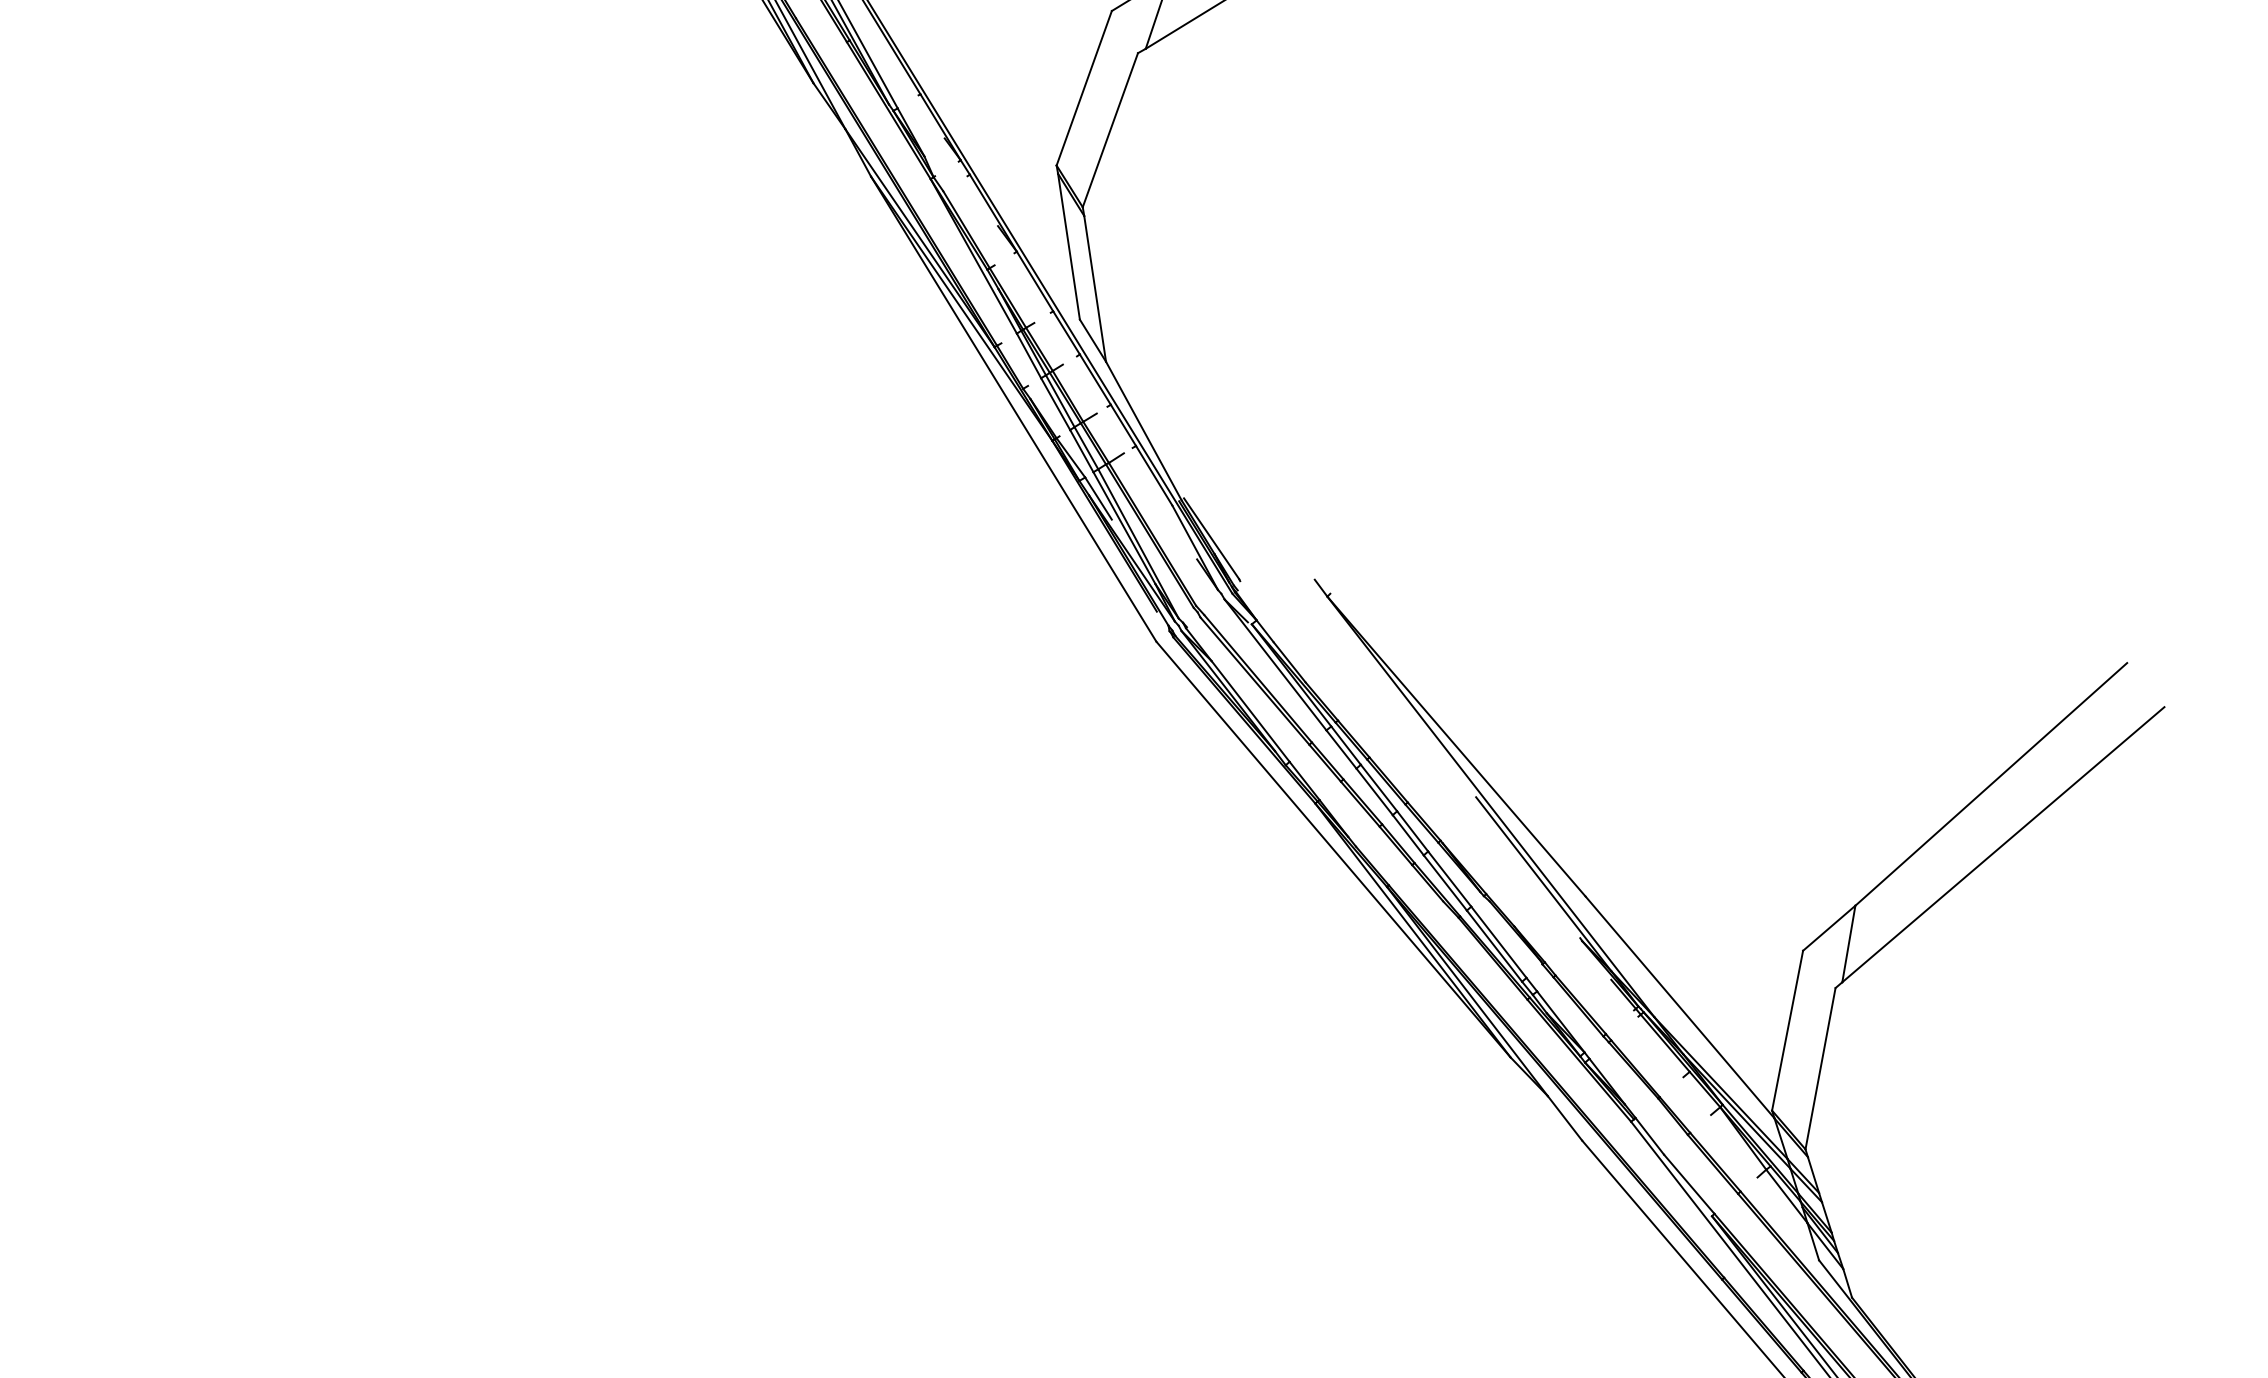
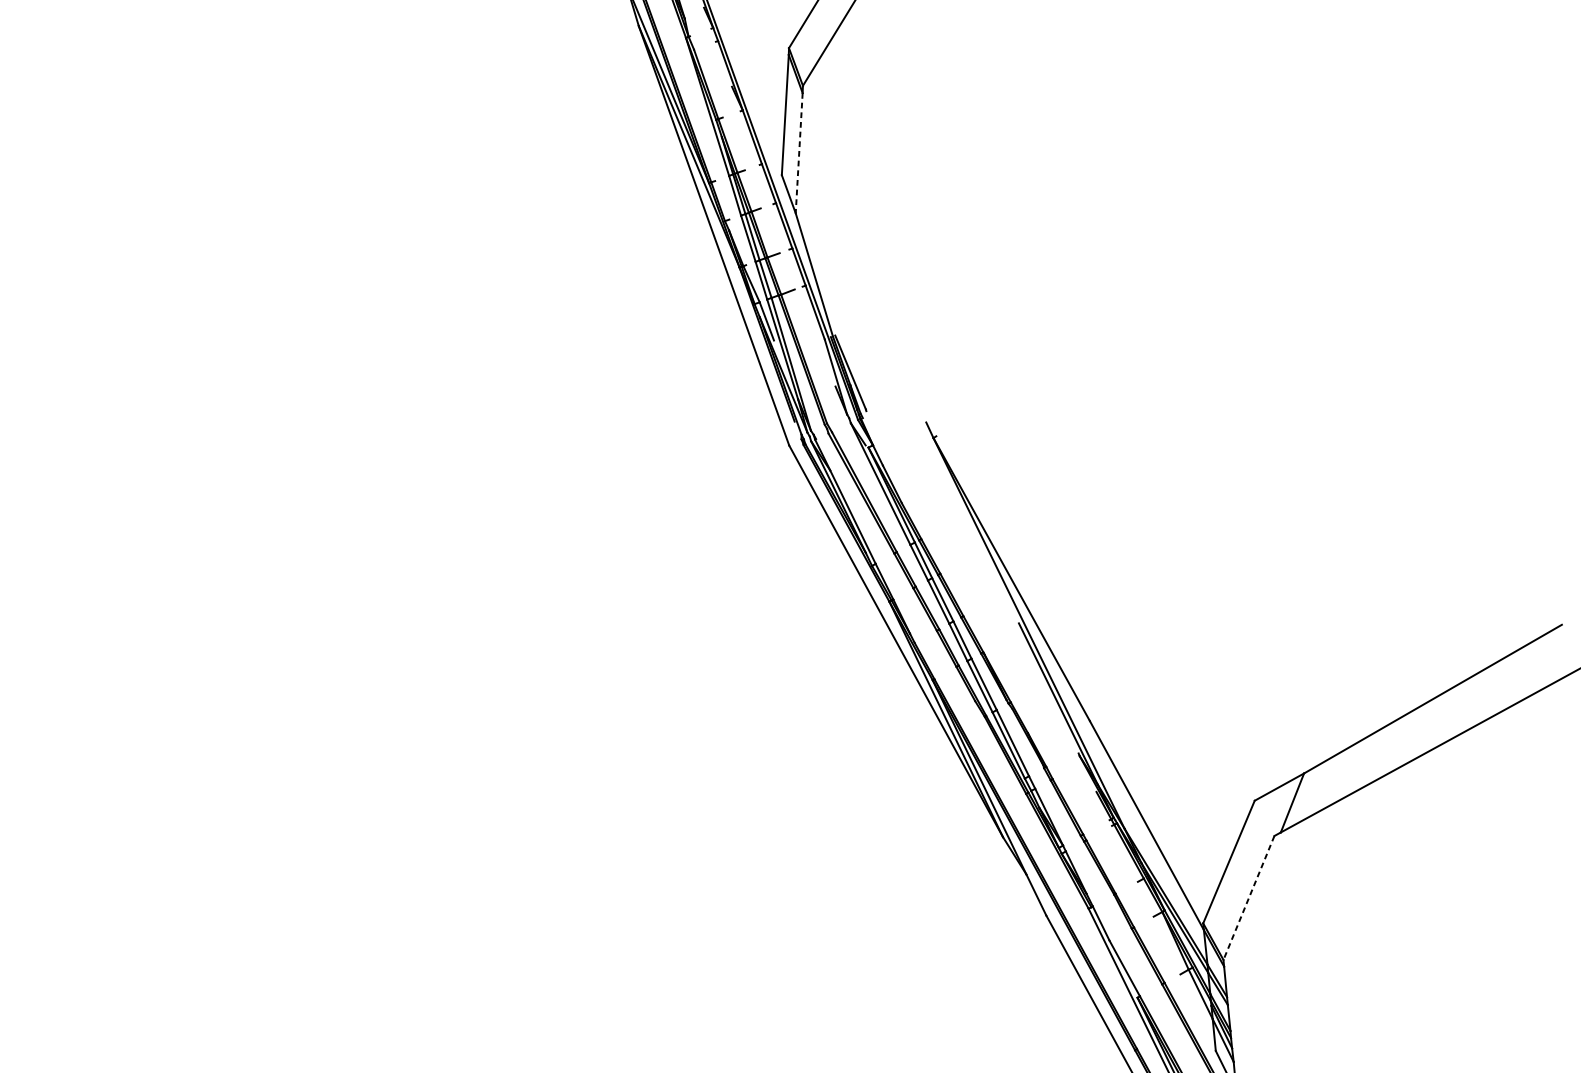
line: (1095, 288) -> (799, 152), solid -> dashed
line: (1820, 1069) -> (1248, 898), solid -> dashed

